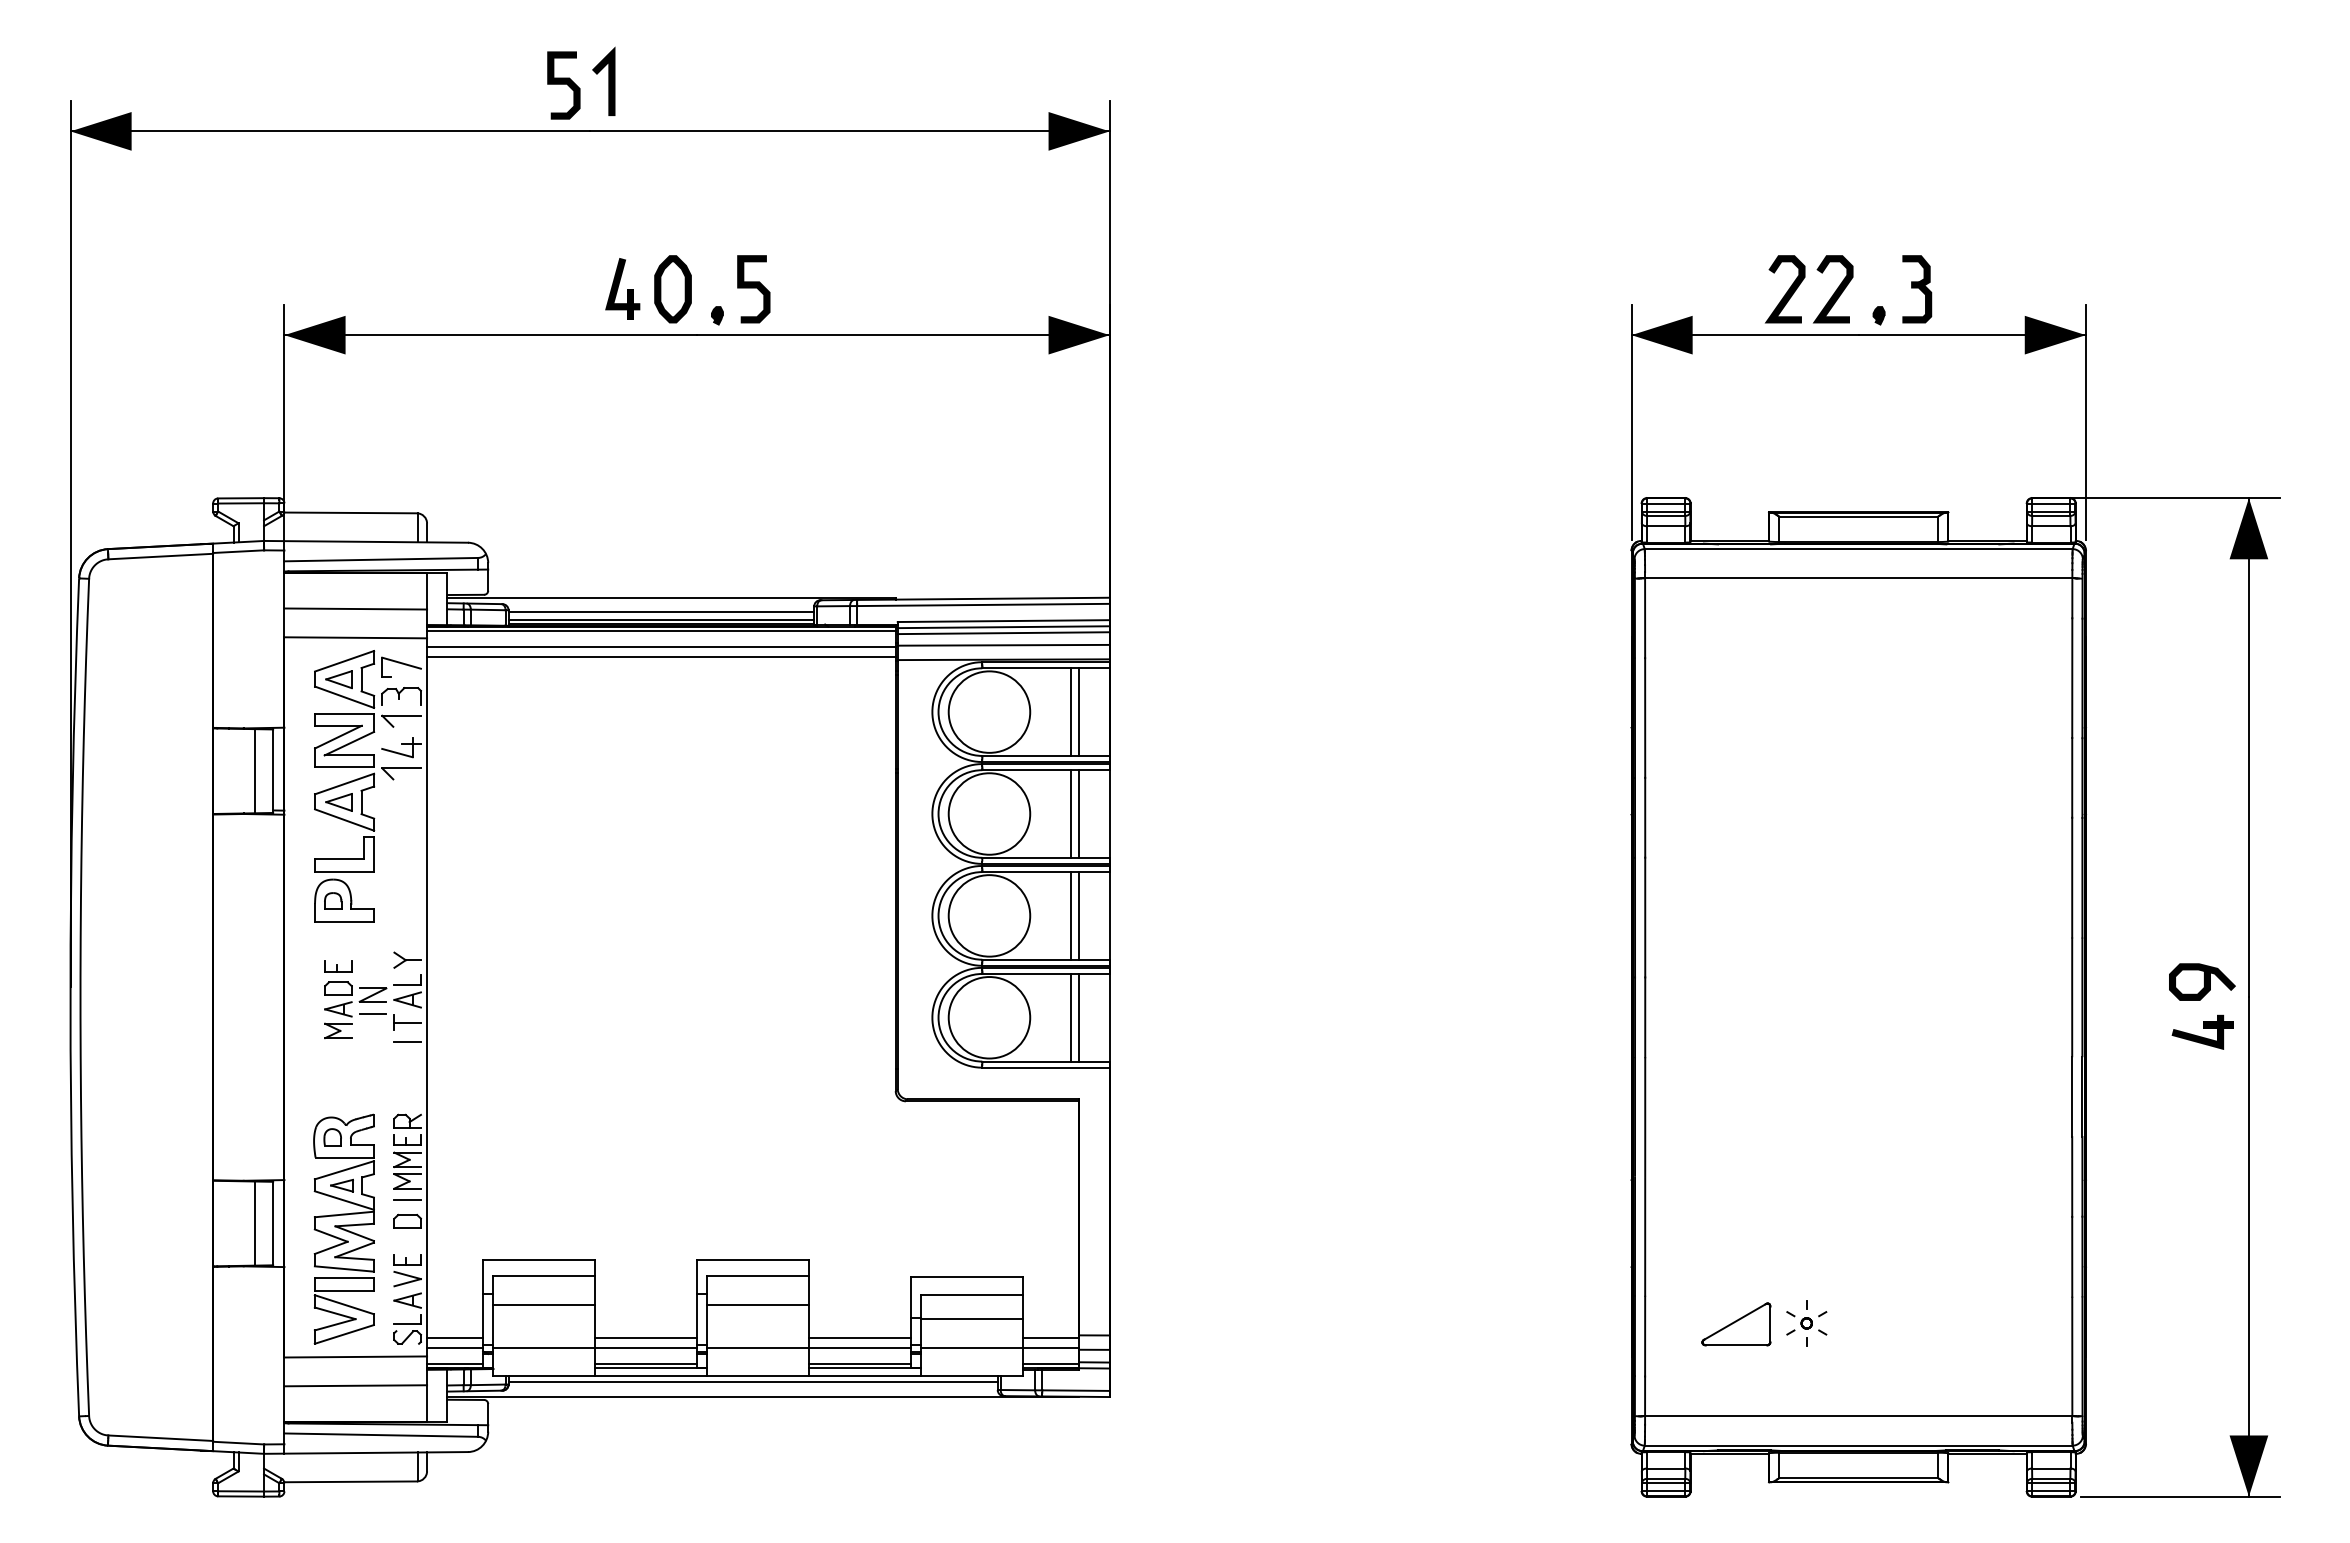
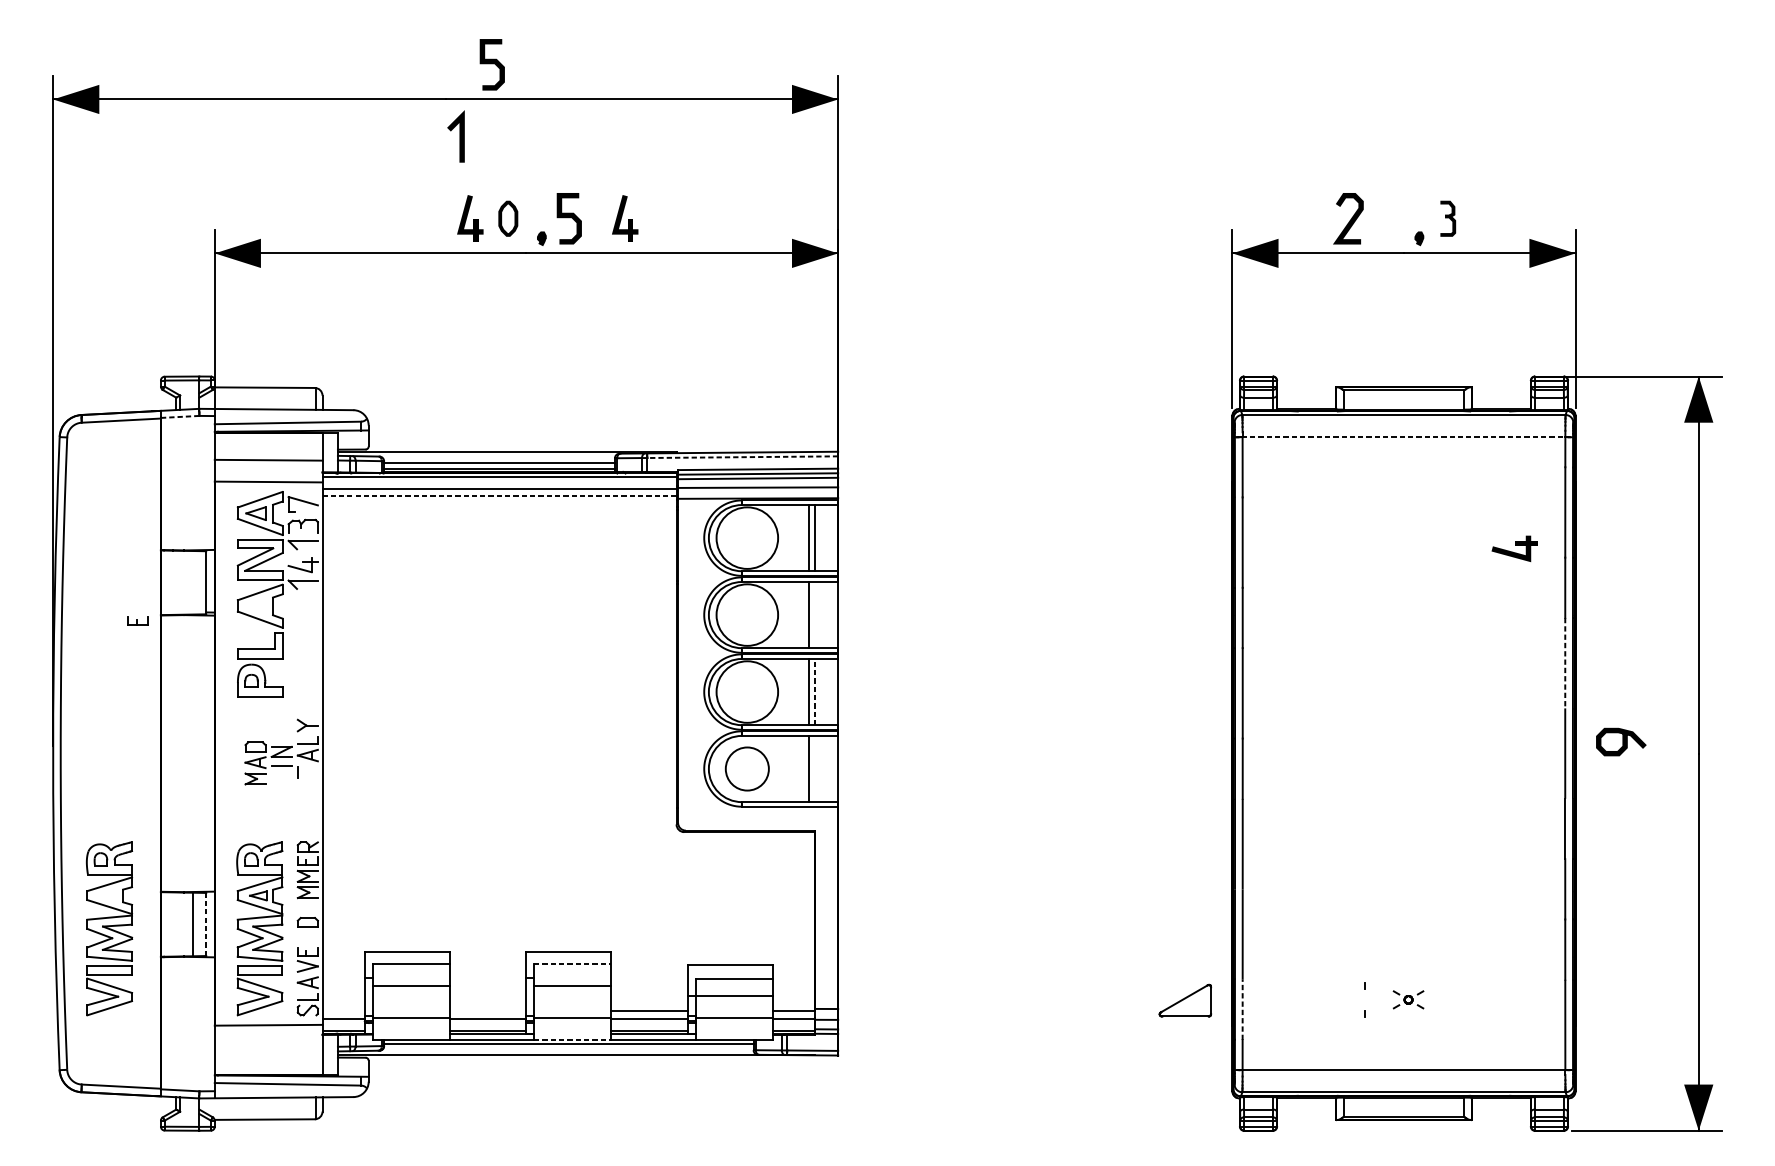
line: (608, 80) -> (459, 135), moved
curve: (563, 84) -> (492, 64), moved
part: (827, 288) -> (624, 218), added
part: (672, 289) -> (507, 218), size x0.7
part: (1917, 289) -> (1448, 218), size x0.7
curve: (1835, 290) -> (1386, 219), removed
line: (238, 551) -> (180, 416), solid -> dashed
line: (1858, 578) -> (1403, 437), solid -> dashed
line: (982, 604) -> (742, 456), solid -> dashed
line: (660, 656) -> (498, 496), solid -> dashed
line: (254, 771) -> (192, 583), removed
part: (338, 802) -> (255, 606), removed
line: (1079, 813) -> (815, 614), removed
line: (2072, 877) -> (1565, 663), solid -> dashed
line: (1079, 915) -> (815, 691), solid -> dashed
part: (338, 966) -> (138, 620), moved
curve: (2204, 981) -> (1622, 741), moved
circle: (989, 1017) -> (747, 768), size x0.7
line: (1079, 1017) -> (815, 768), removed
line: (407, 1022) -> (307, 772), removed
part: (2202, 1031) -> (1514, 548), moved
line: (407, 1042) -> (307, 787), removed
line: (407, 1200) -> (307, 907), removed
line: (273, 1223) -> (206, 924), solid -> dashed
part: (144, 1228) -> (109, 928), added
line: (758, 1275) -> (572, 963), solid -> dashed
part: (1806, 1323) -> (1408, 999), moved
part: (1736, 1324) -> (1185, 1000), moved
line: (1645, 1336) -> (1242, 1009), solid -> dashed
line: (455, 1337) -> (343, 1010), removed
line: (646, 1337) -> (488, 1010), removed
line: (758, 1376) -> (572, 1040), solid -> dashed
line: (355, 1385) -> (268, 1046), removed

